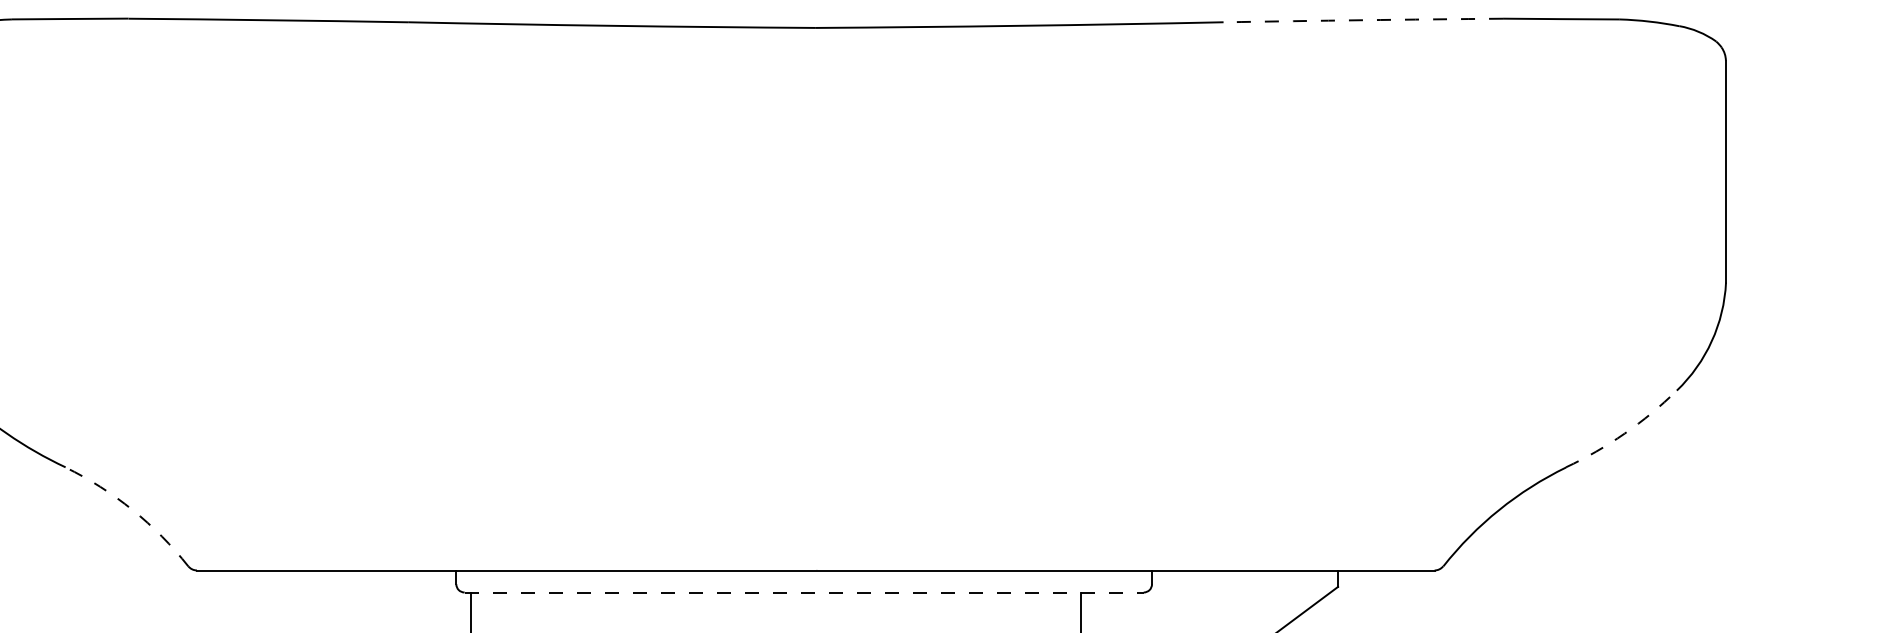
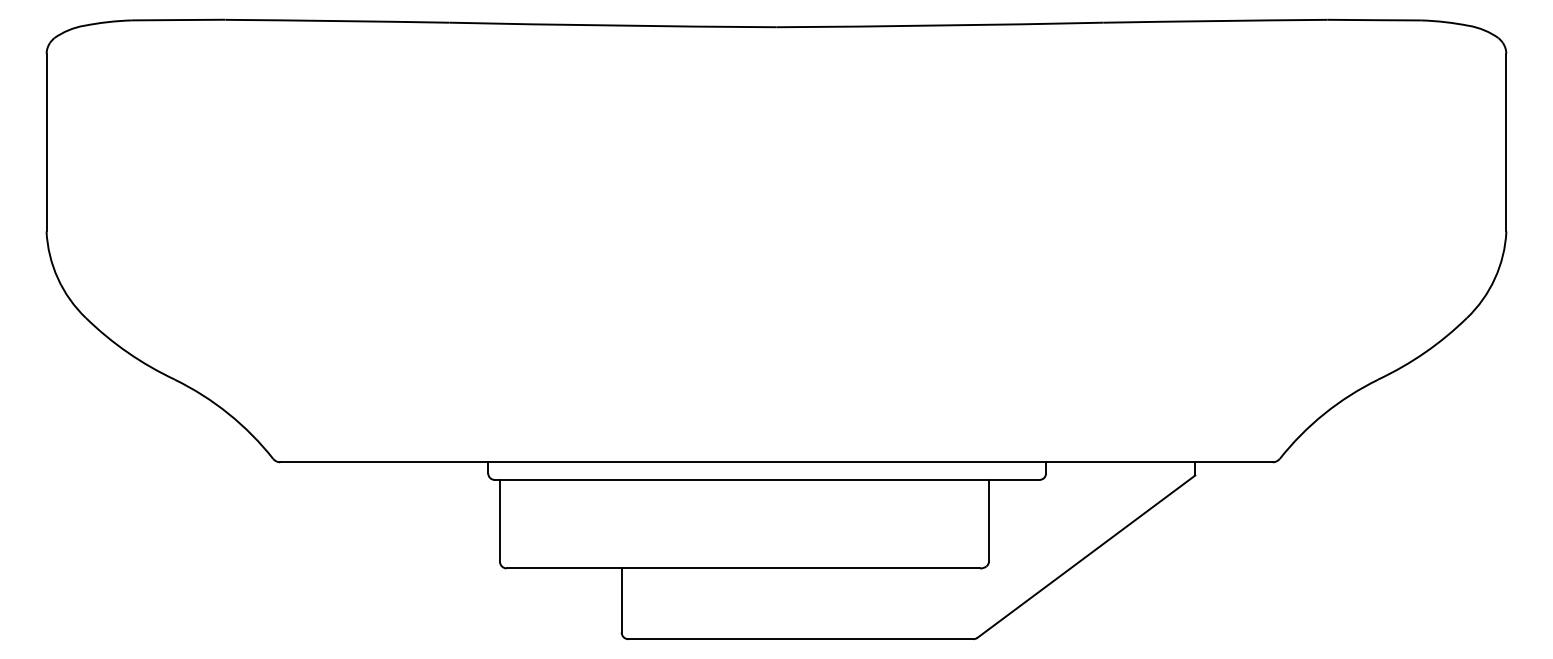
arc: (1363, 20) -> (1215, 21), dashed -> solid
arc: (1625, 433) -> (1425, 352), dashed -> solid
arc: (132, 509) -> (228, 413), dashed -> solid
line: (804, 591) -> (767, 479), dashed -> solid

